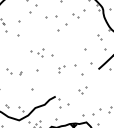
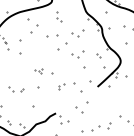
part: (77, 35) -> (77, 54), added
part: (37, 53) -> (38, 71), size x0.6
part: (81, 90) -> (81, 107), size x1.6

